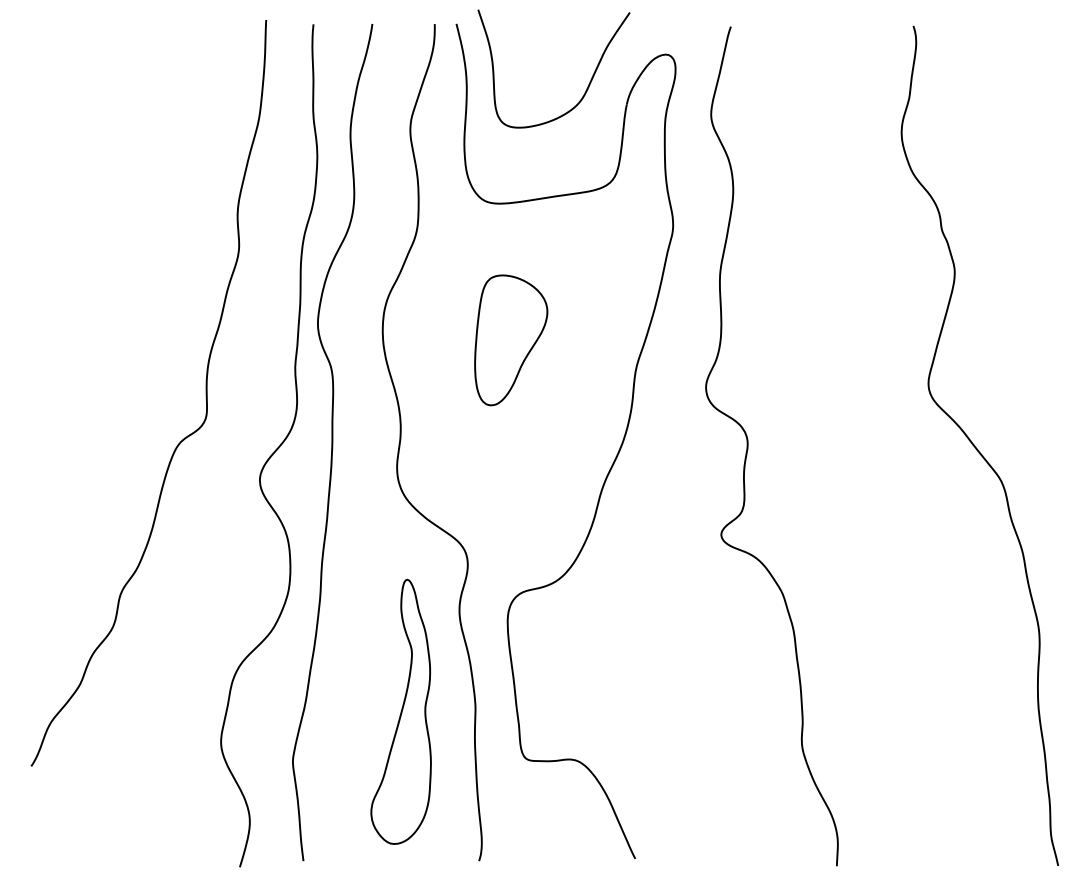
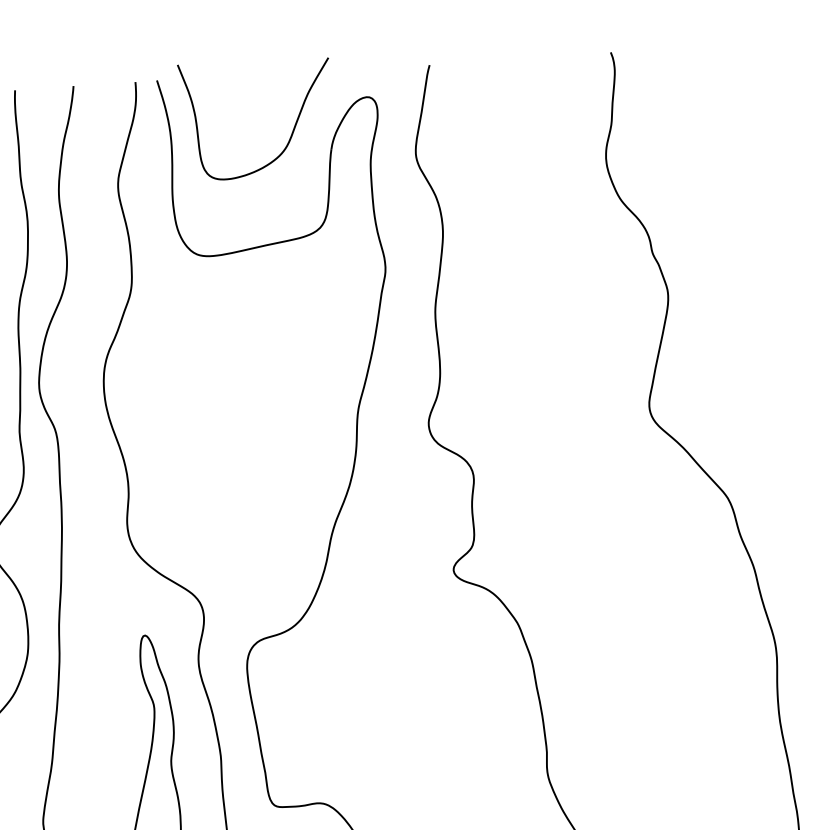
part: (511, 340) -> (232, 391), removed

